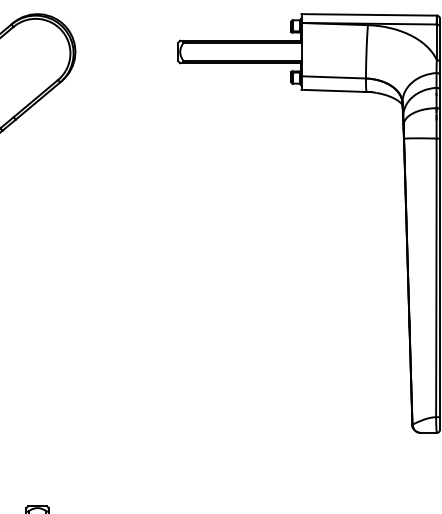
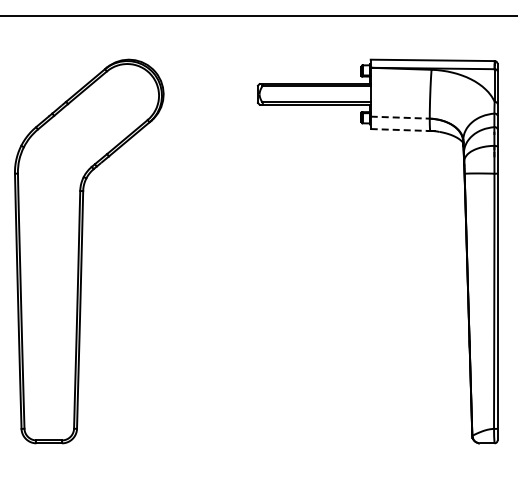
line: (334, 77) -> (400, 117), solid -> dashed
line: (334, 91) -> (400, 130), solid -> dashed

